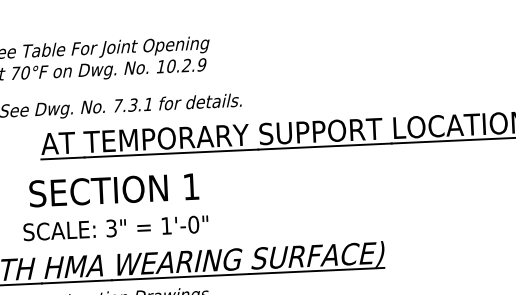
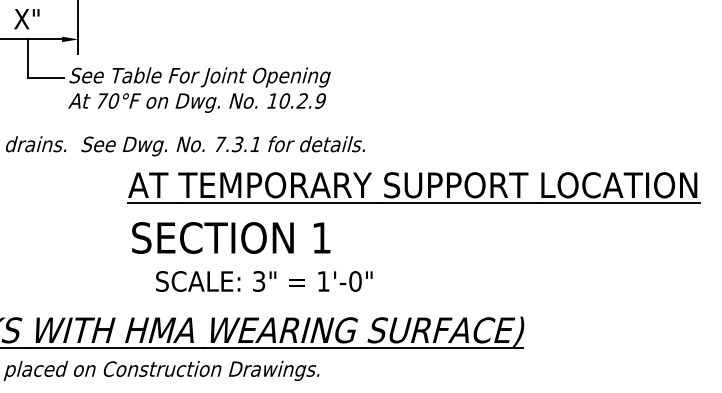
text: (114, 189) -> (231, 237), moved
text: (116, 228) -> (264, 281), moved

